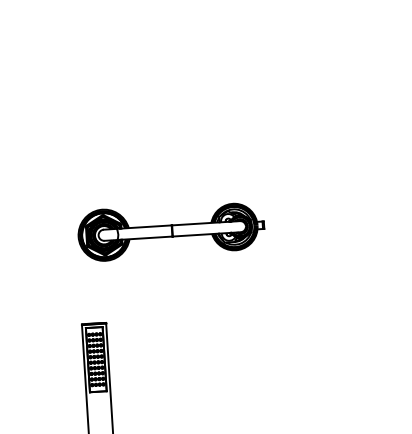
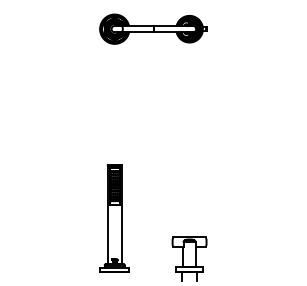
part: (171, 229) -> (153, 28), moved

